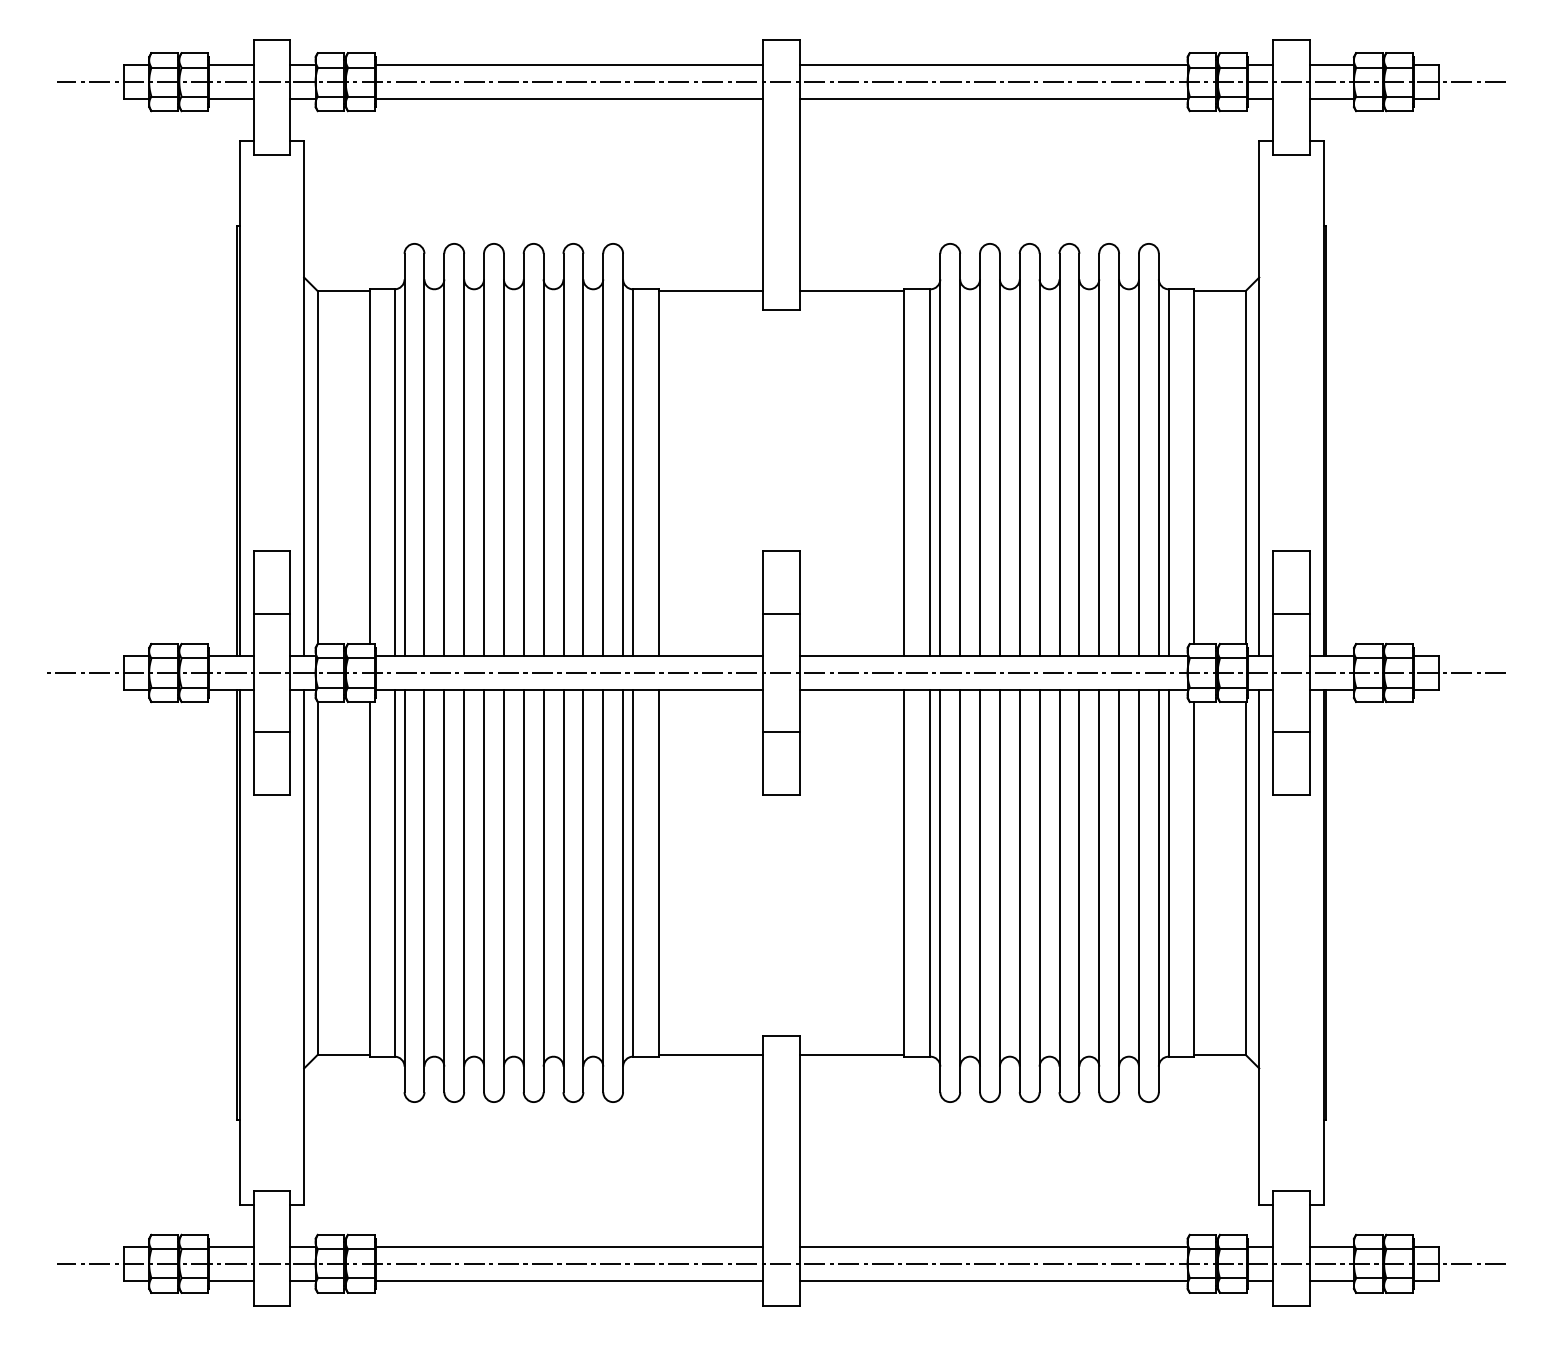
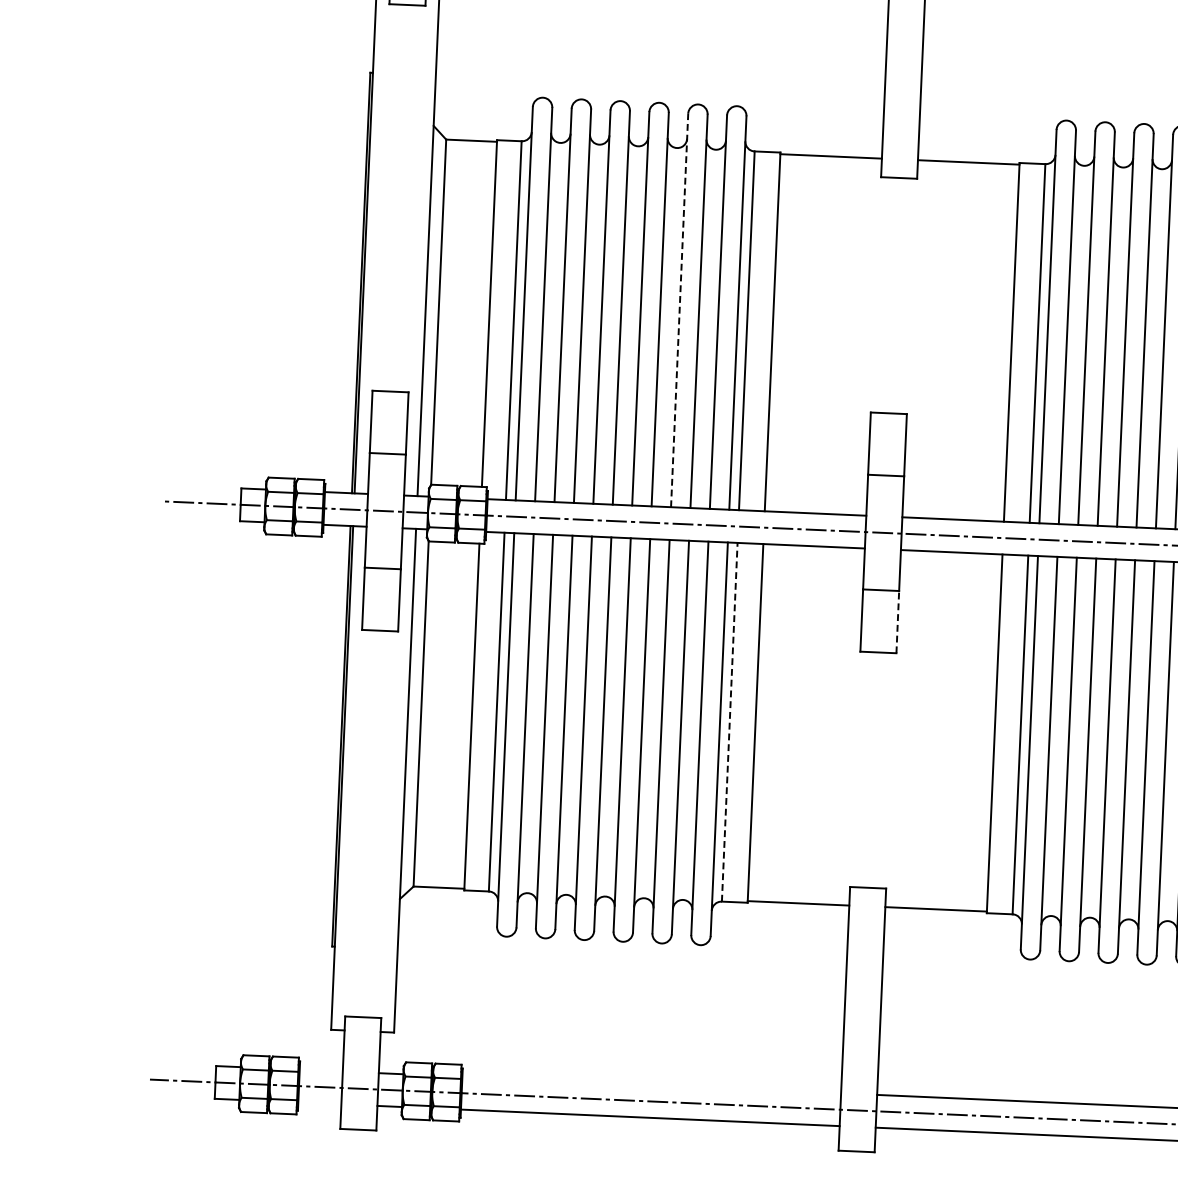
line: (563, 454) -> (679, 309), solid -> dashed
line: (800, 763) -> (898, 622), solid -> dashed
line: (633, 872) -> (730, 721), solid -> dashed
line: (231, 1247) -> (321, 1071), removed
line: (569, 1247) -> (651, 1085), removed
line: (231, 1280) -> (319, 1103), removed

